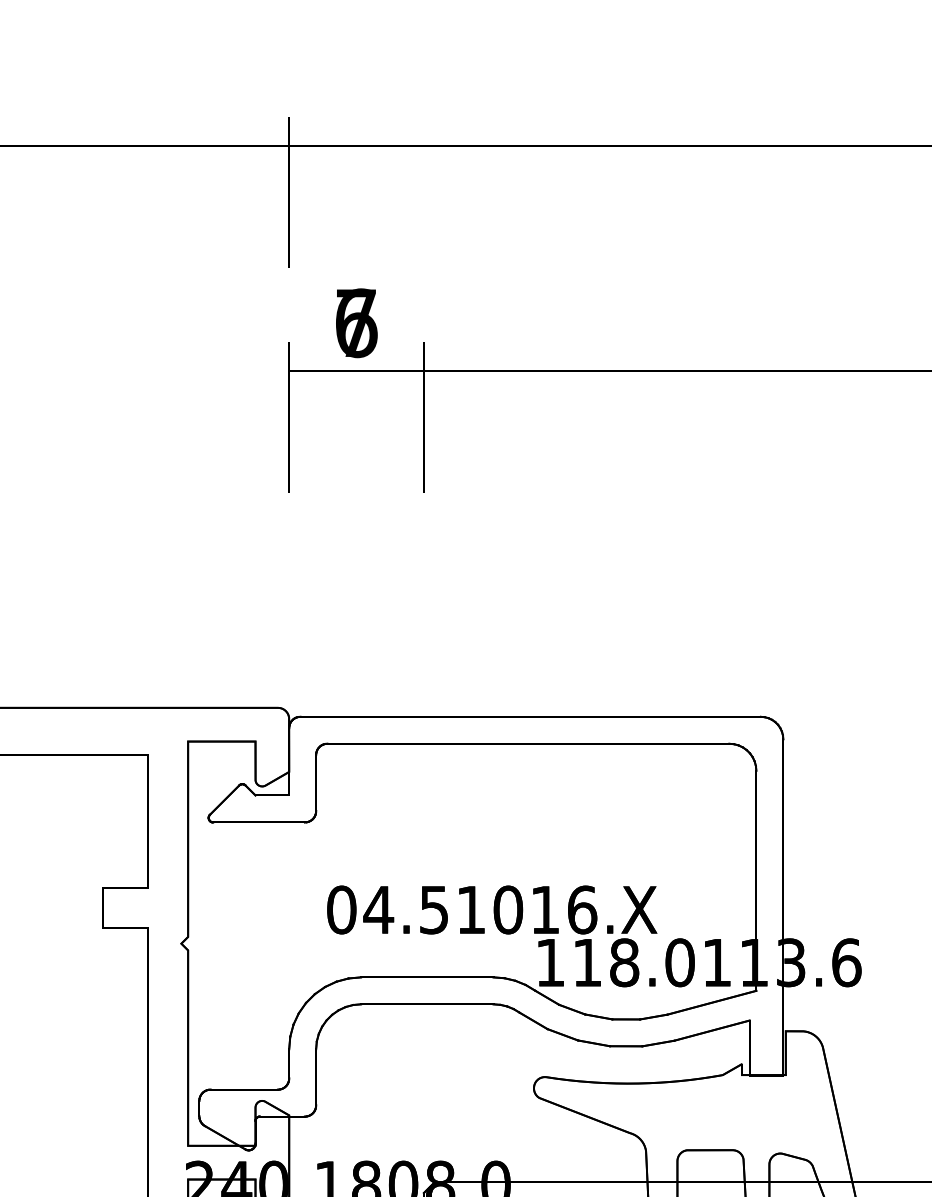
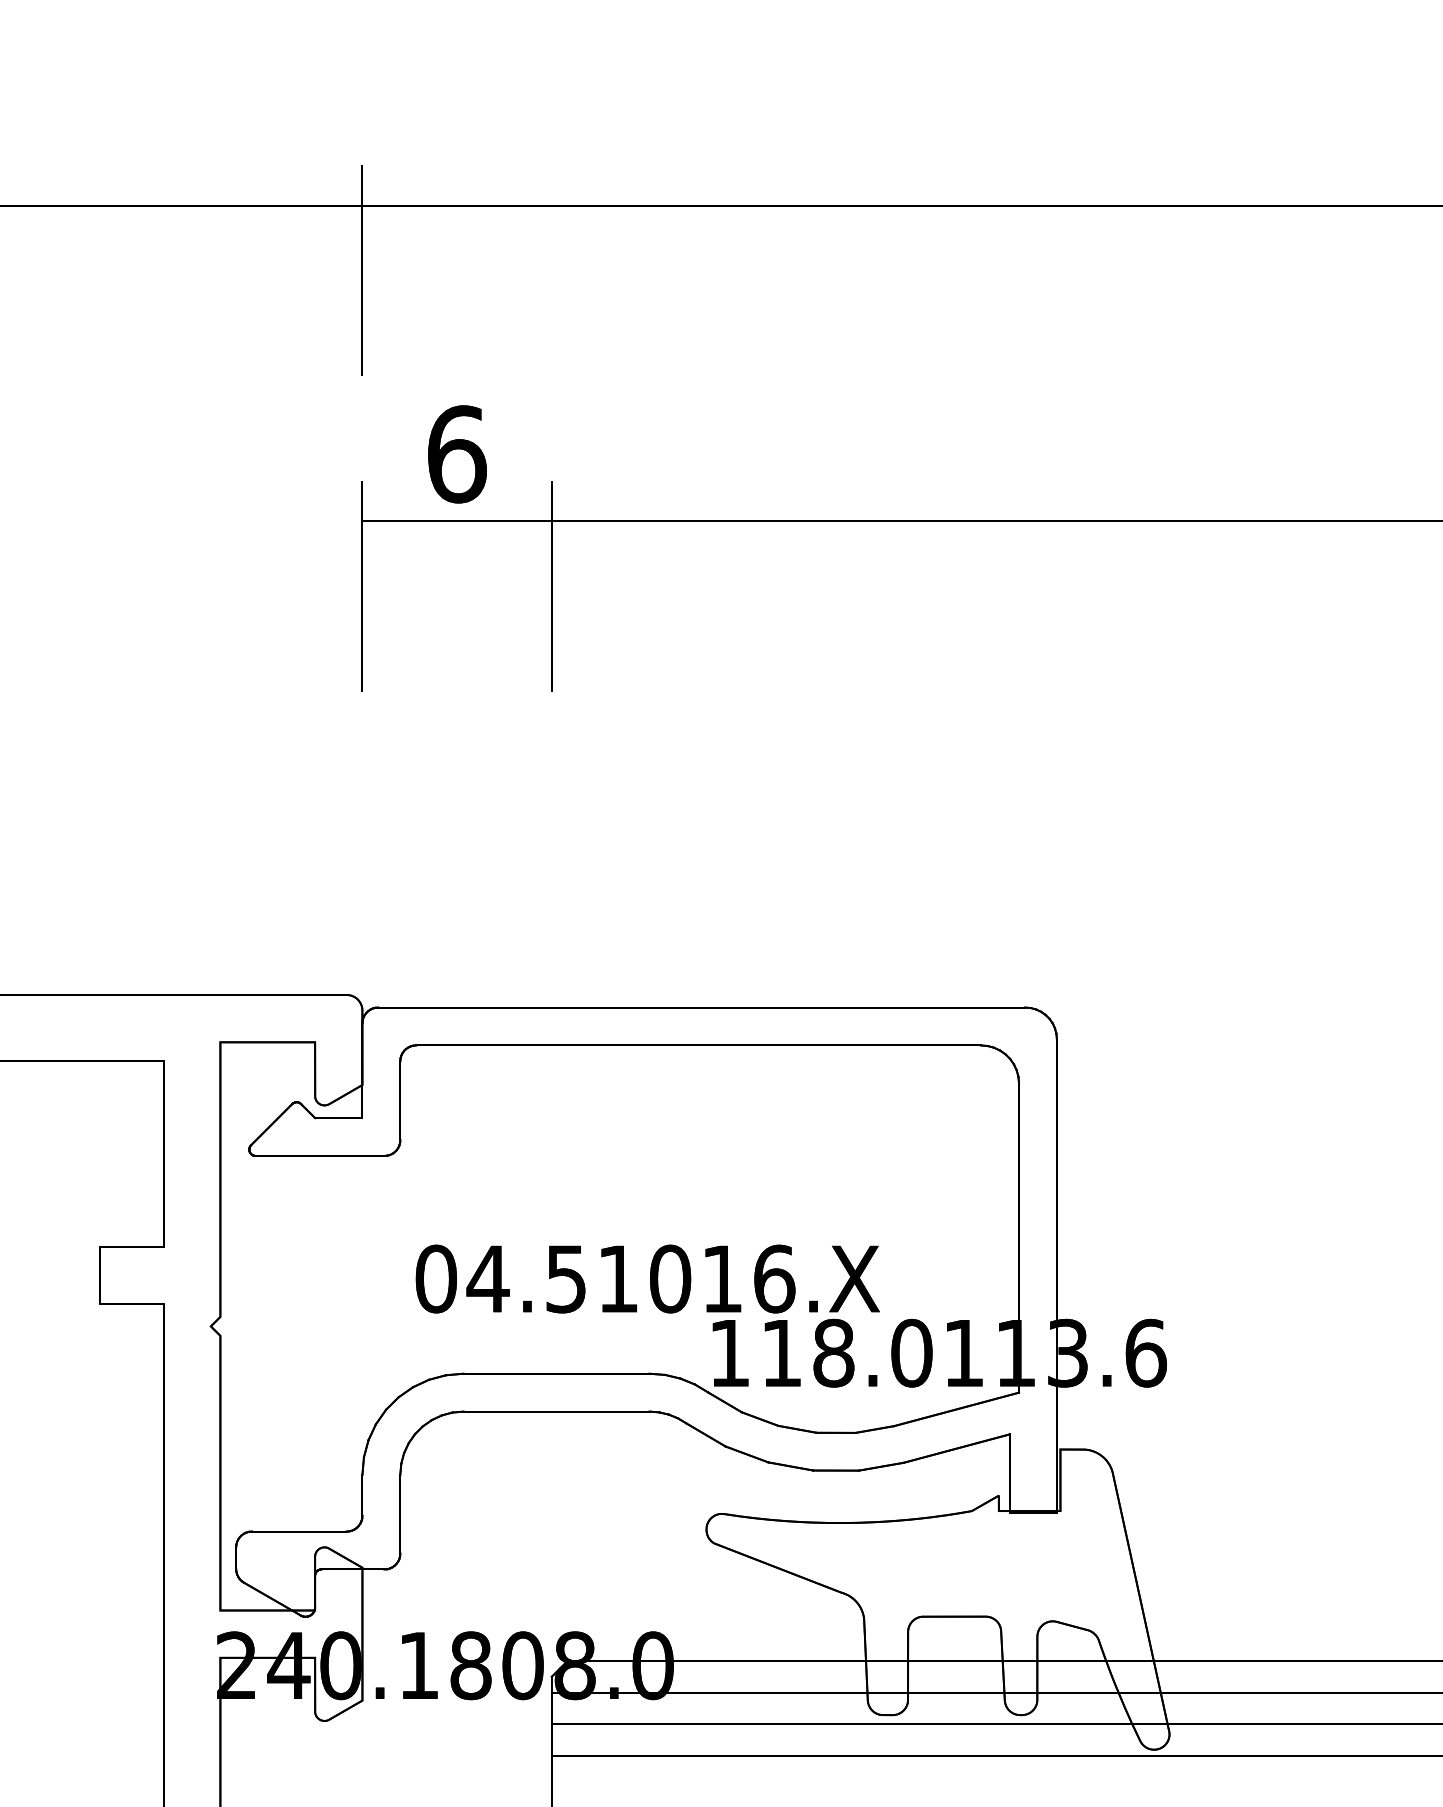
text: (356, 323) -> (457, 454), 7 -> 6

